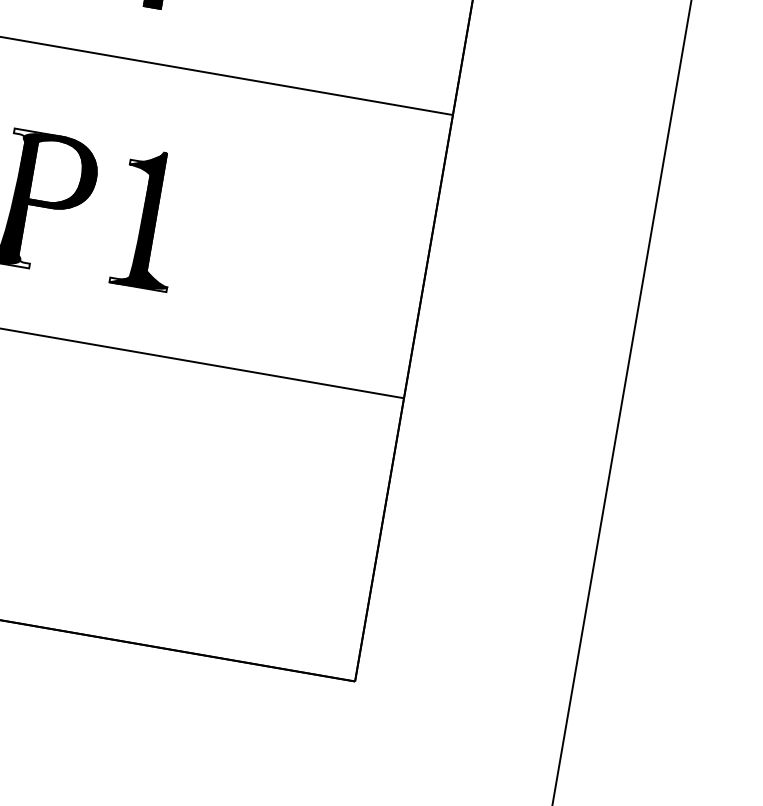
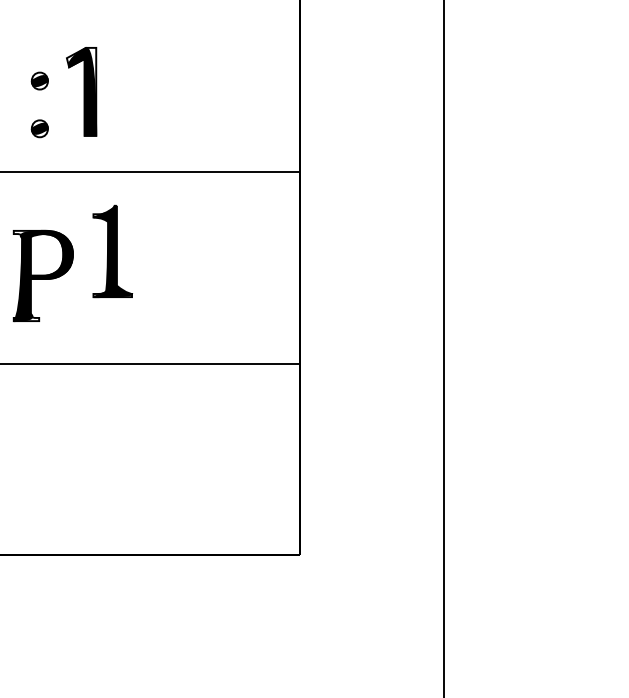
part: (149, 219) -> (112, 251), moved

